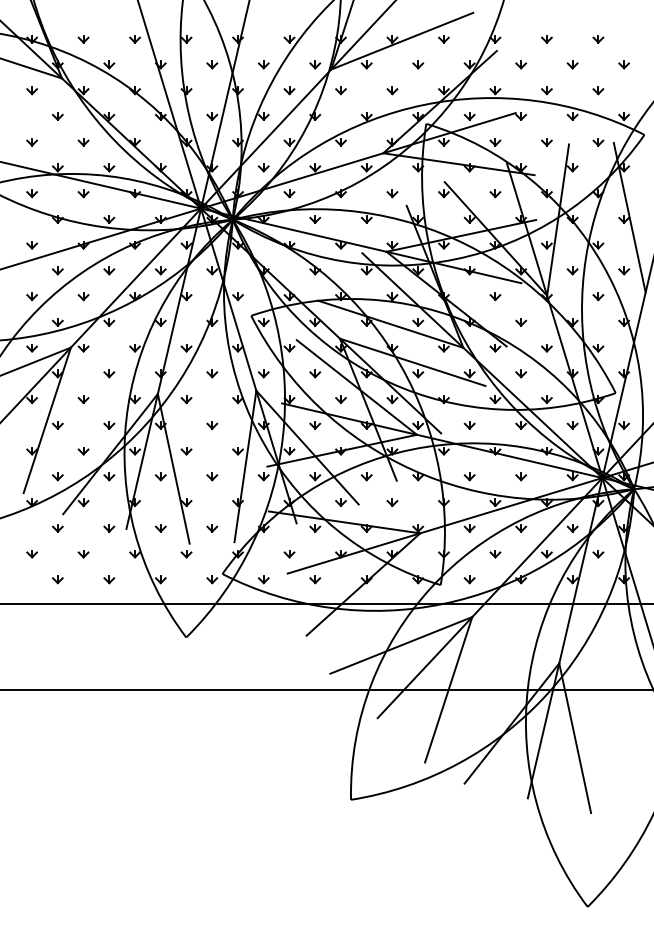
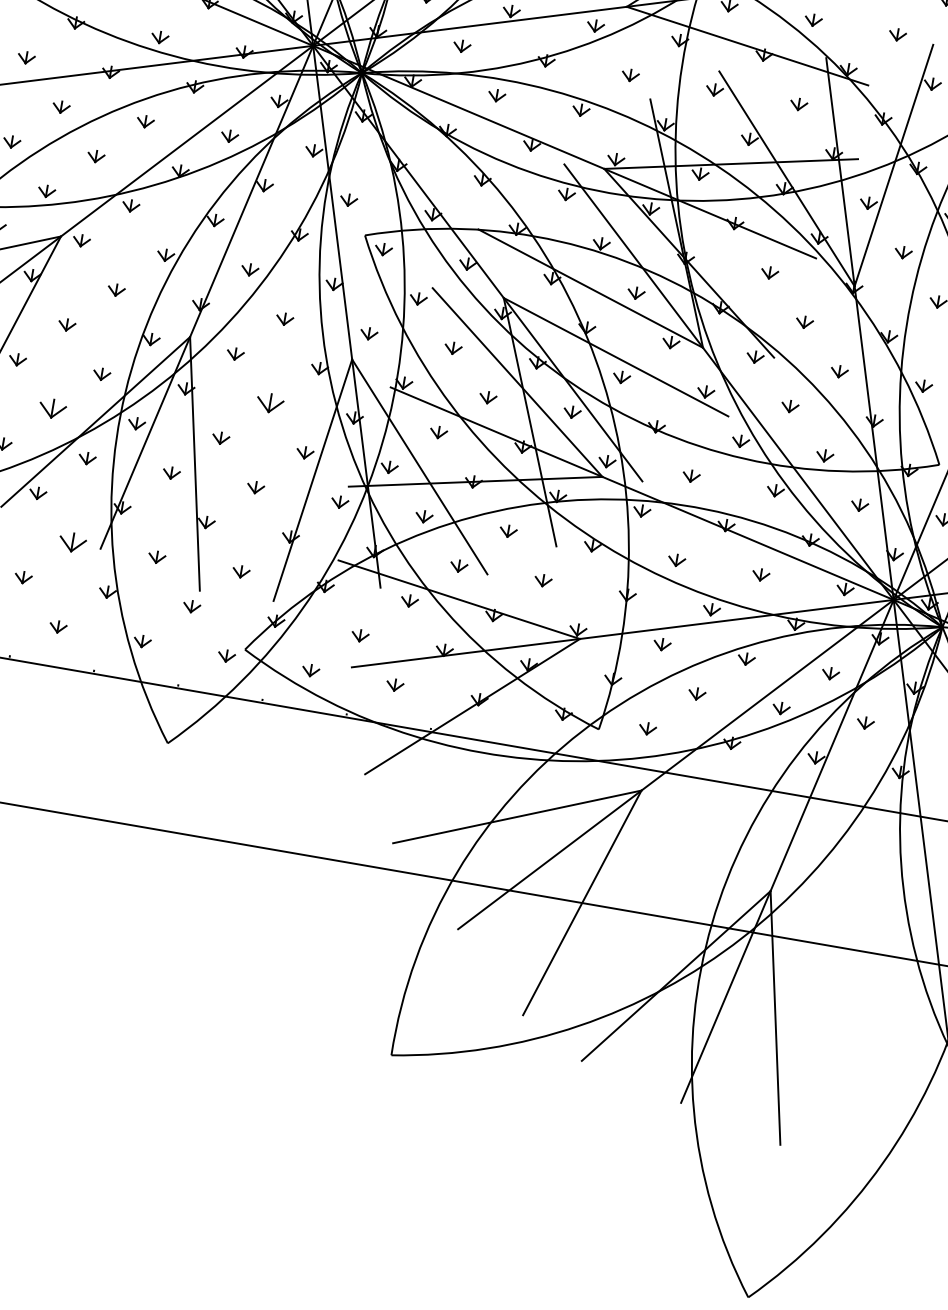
part: (212, 425) -> (270, 403), size x1.6
part: (83, 451) -> (52, 409), size x1.6
part: (109, 528) -> (73, 543), size x1.6

